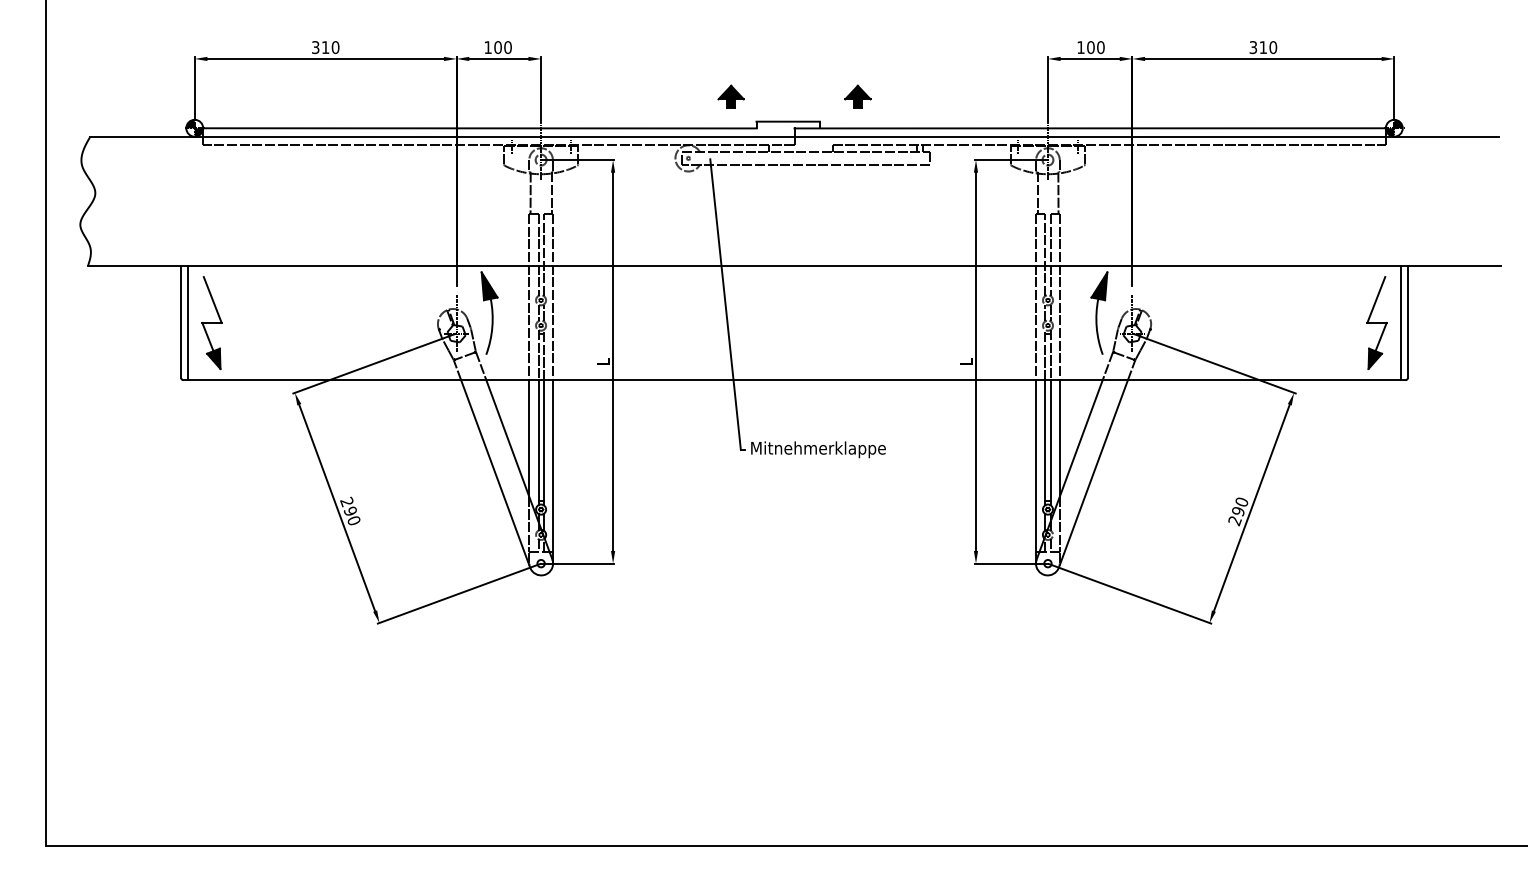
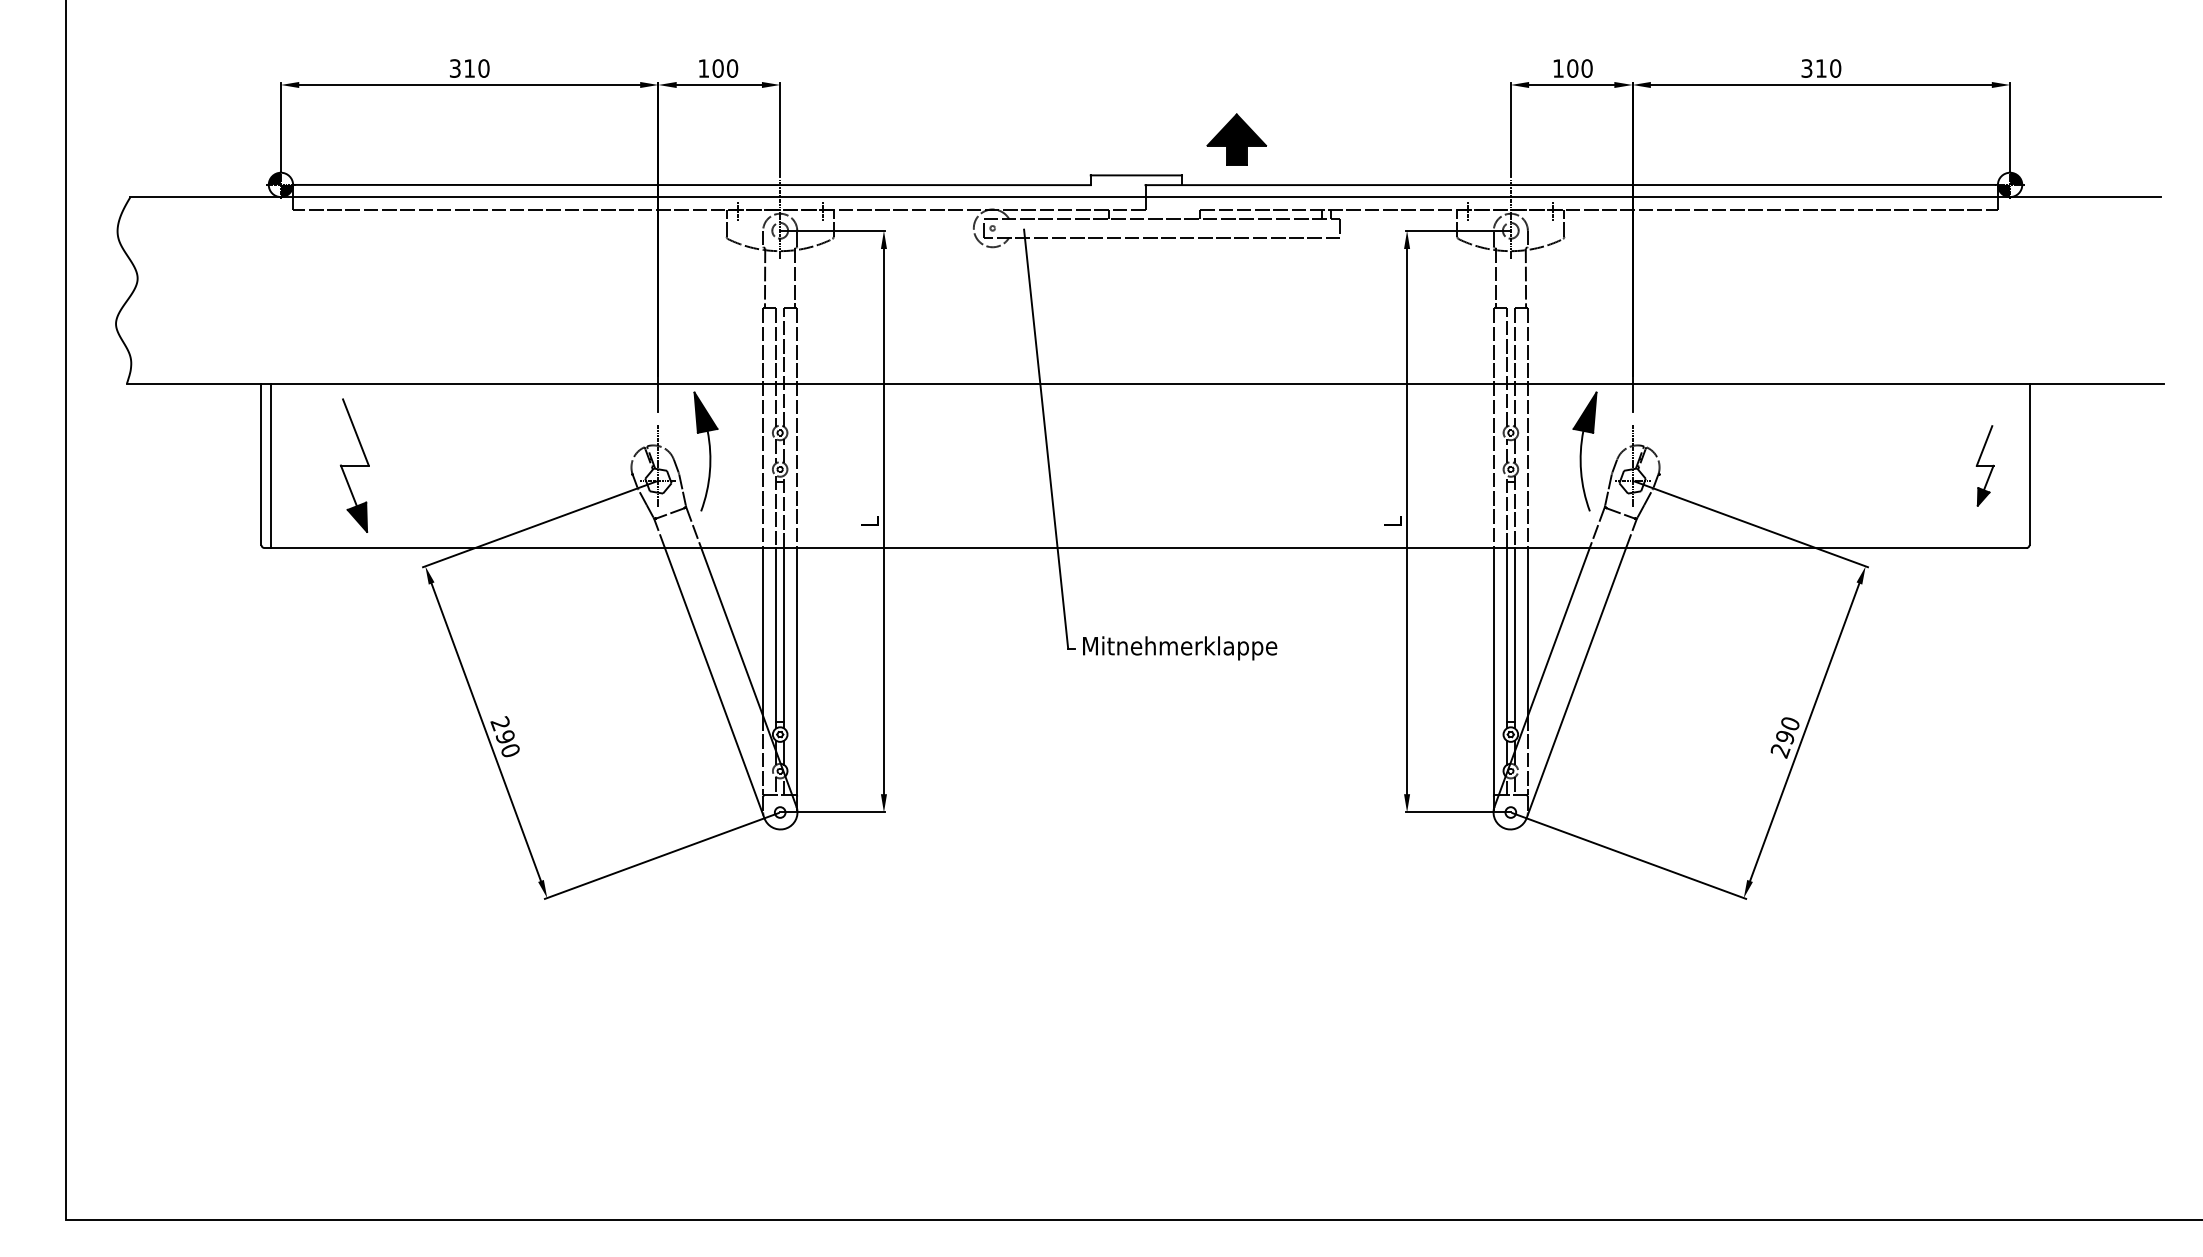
part: (730, 96) -> (1053, 139), removed
part: (857, 96) -> (1236, 139), size x1.6
part: (211, 323) -> (354, 466), moved
part: (1376, 323) -> (1984, 466), size x0.6
line: (1401, 323) -> (2020, 466), removed

